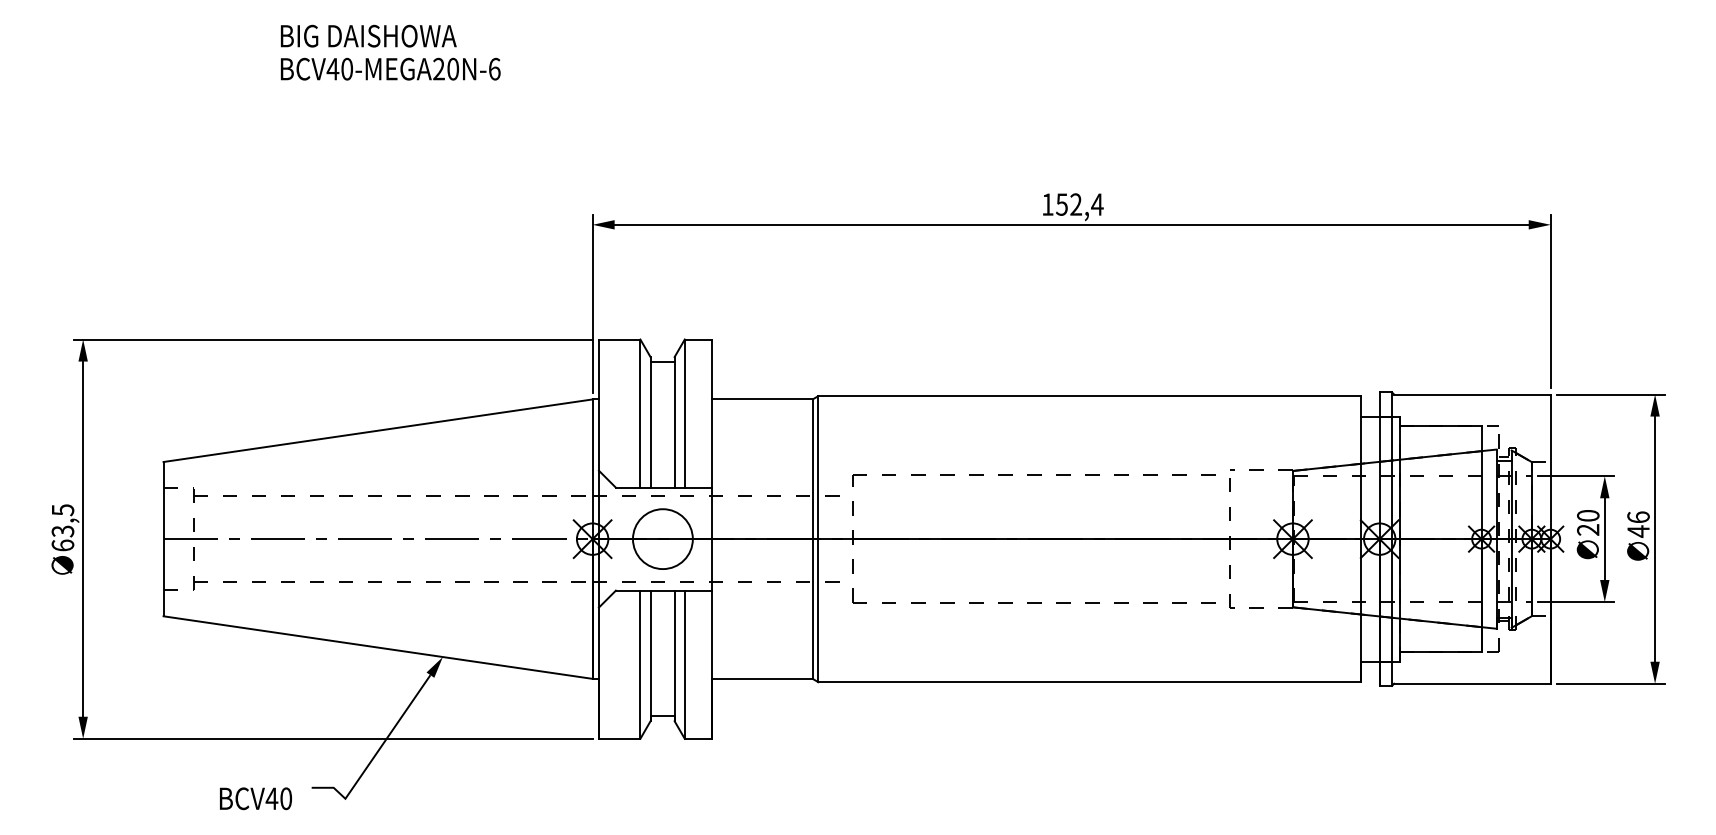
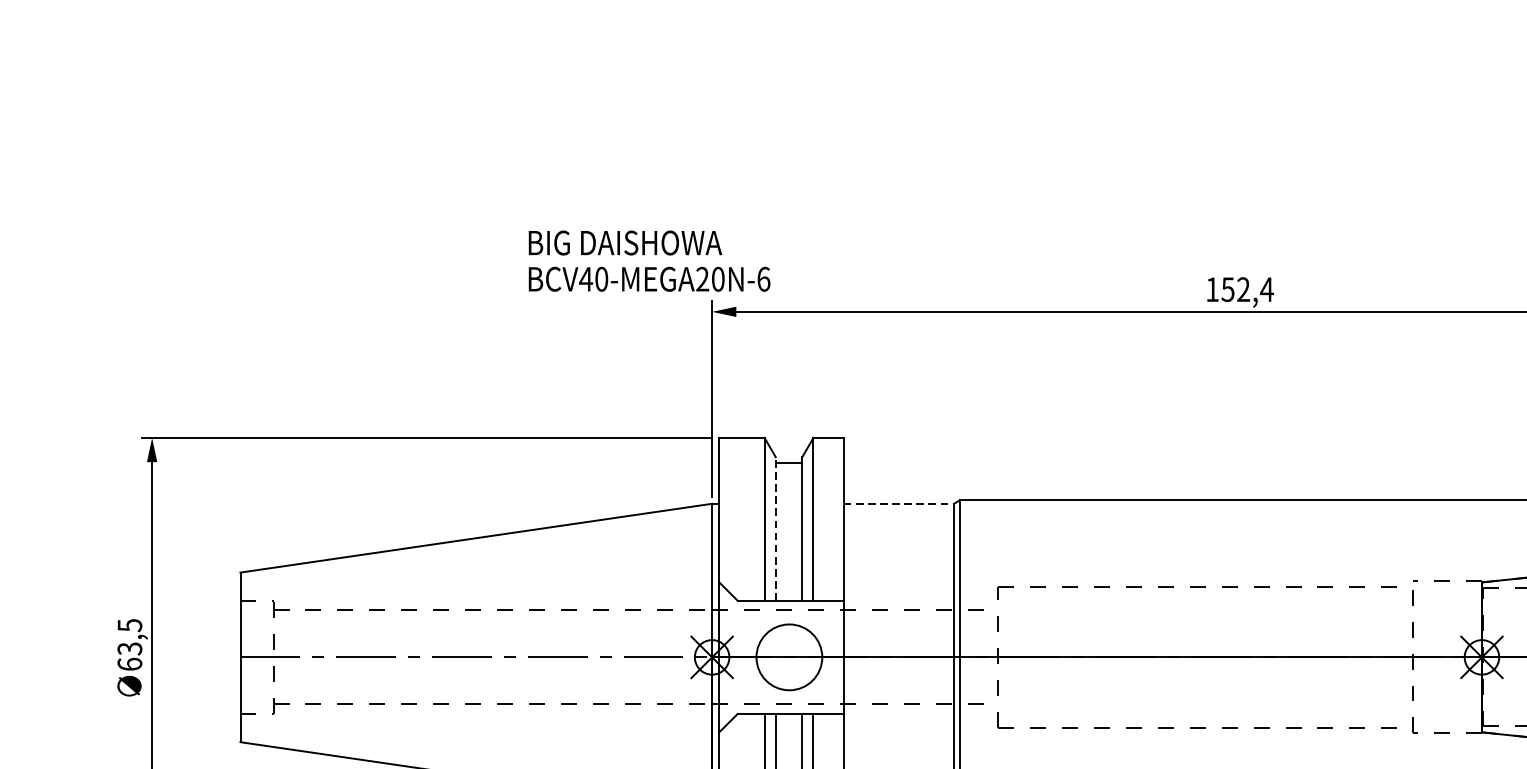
text: (390, 52) -> (649, 260), moved
line: (763, 399) -> (899, 503), solid -> dashed
line: (650, 421) -> (775, 528), solid -> dashed

